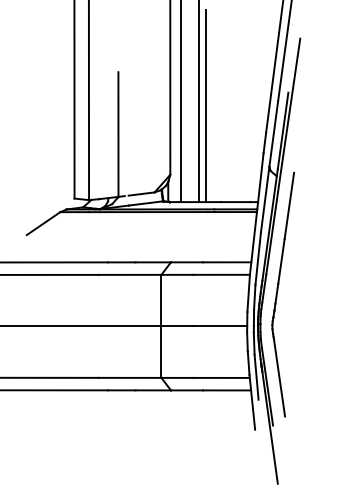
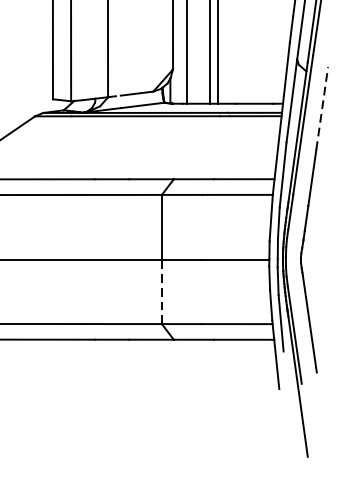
line: (289, 205) -> (322, 108), solid -> dashed
line: (161, 352) -> (161, 292), solid -> dashed

